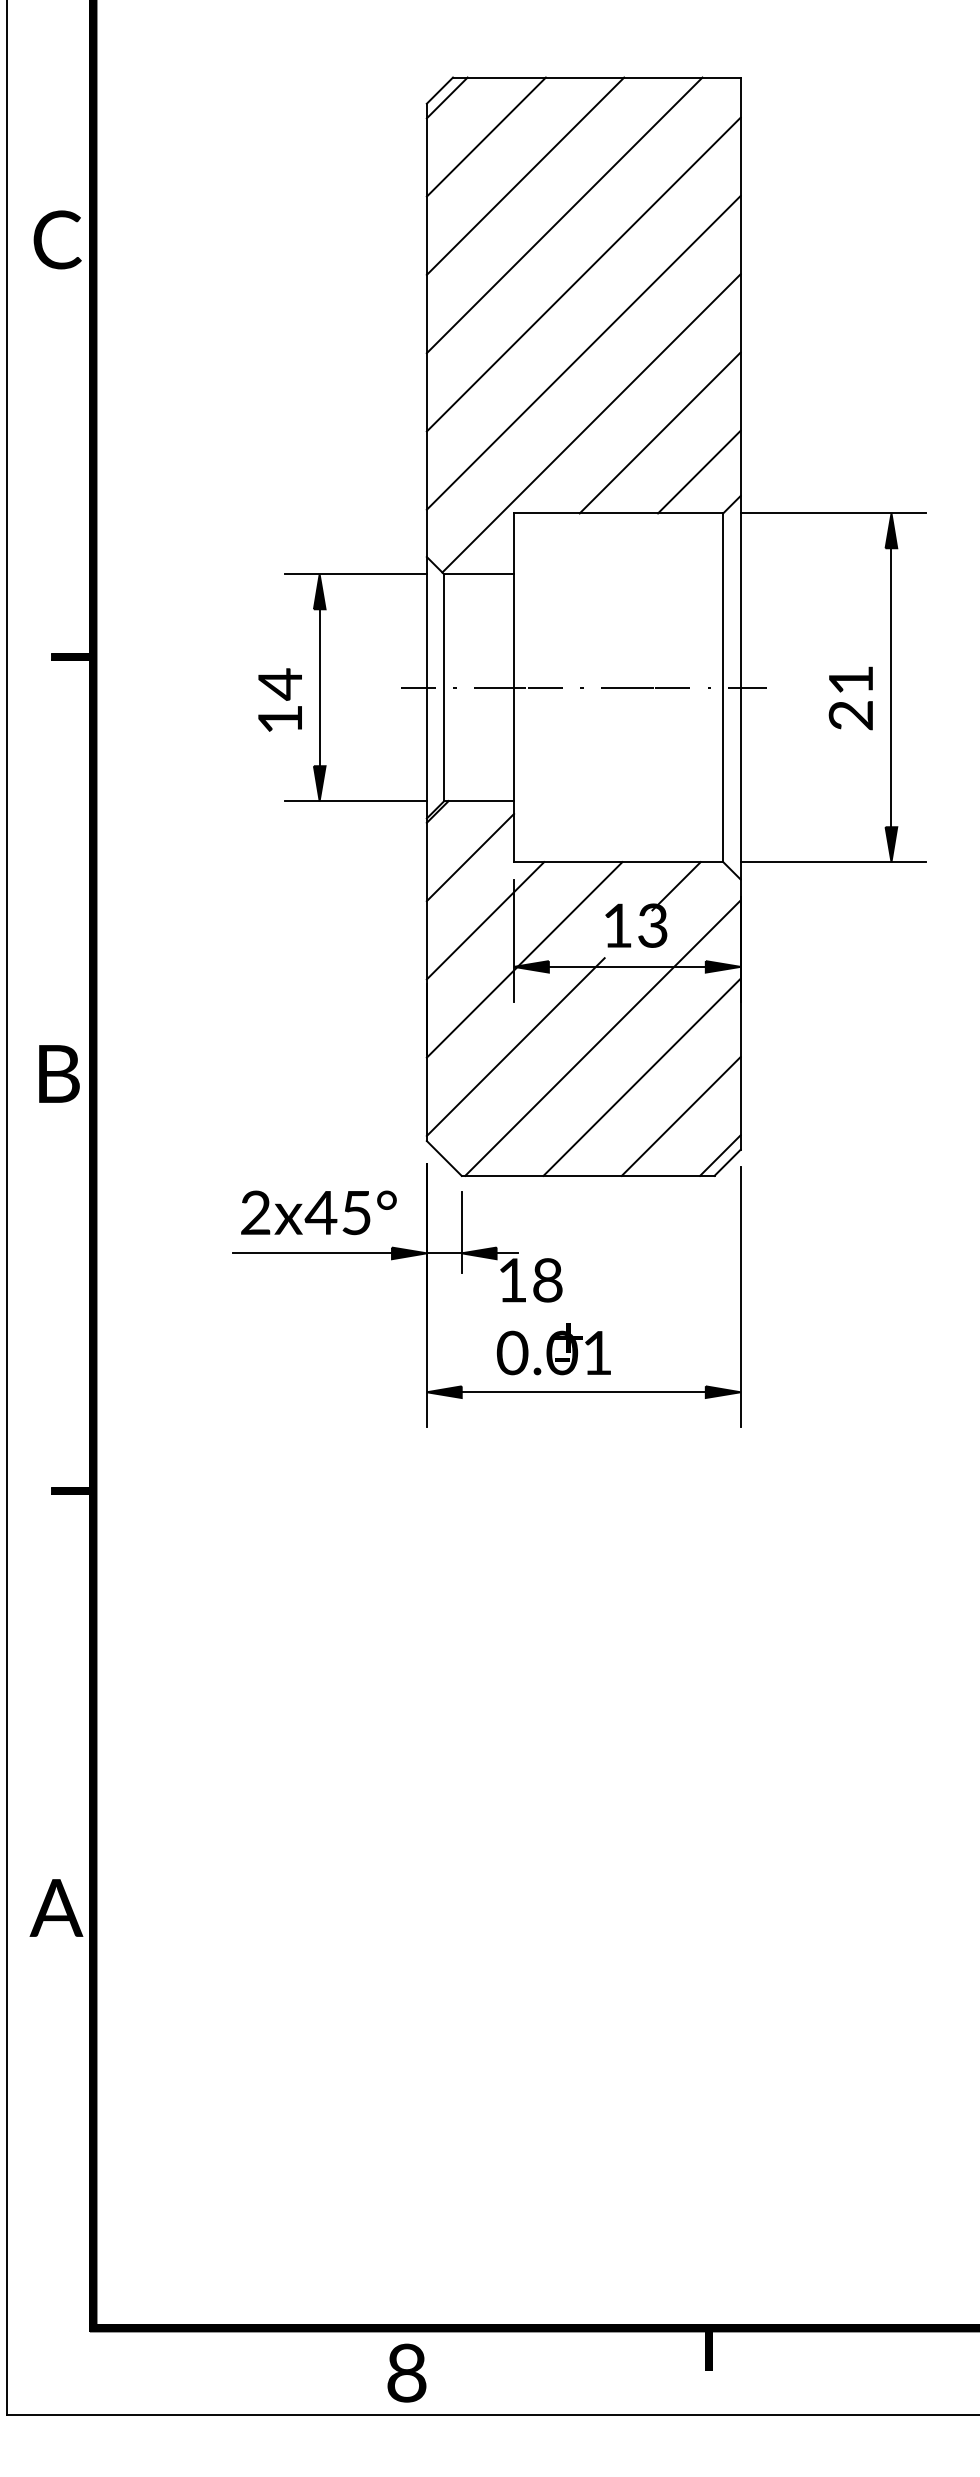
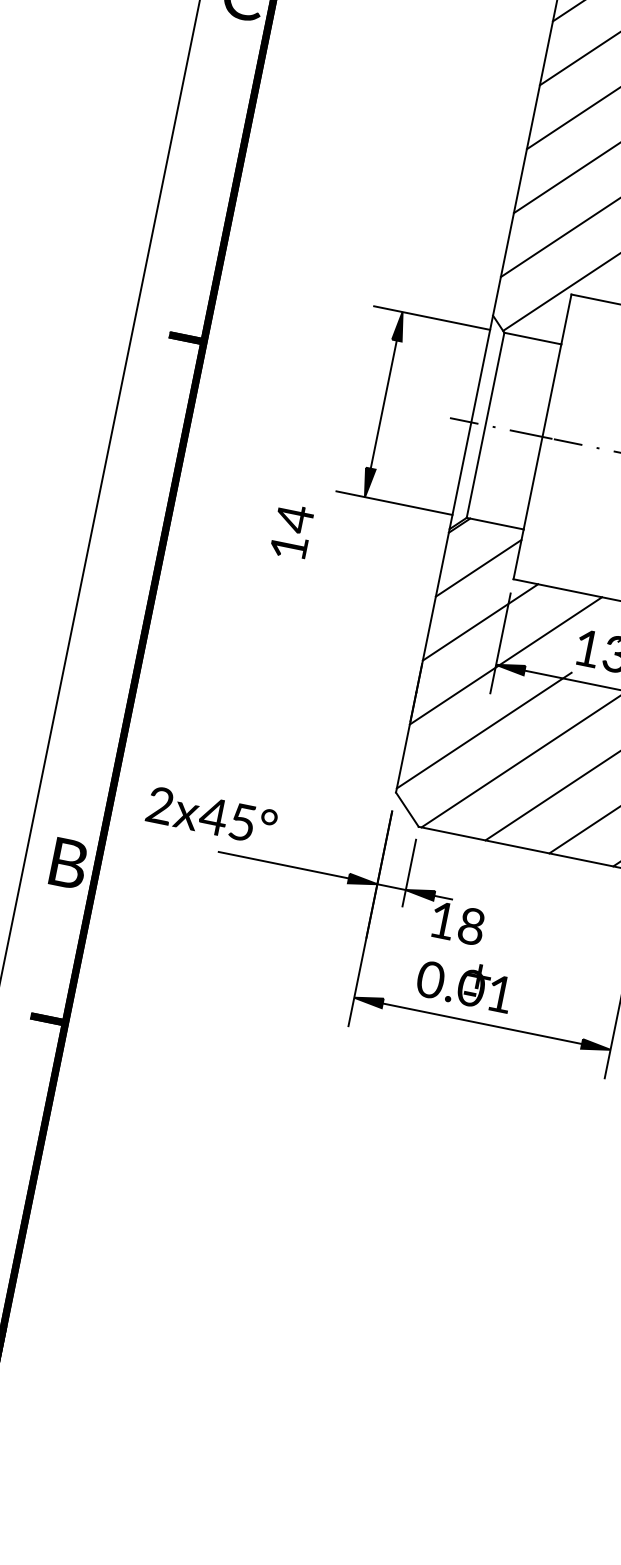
text: (279, 699) -> (291, 531), moved
text: (59, 1073) -> (69, 863), moved
text: (318, 1212) -> (211, 815), moved

